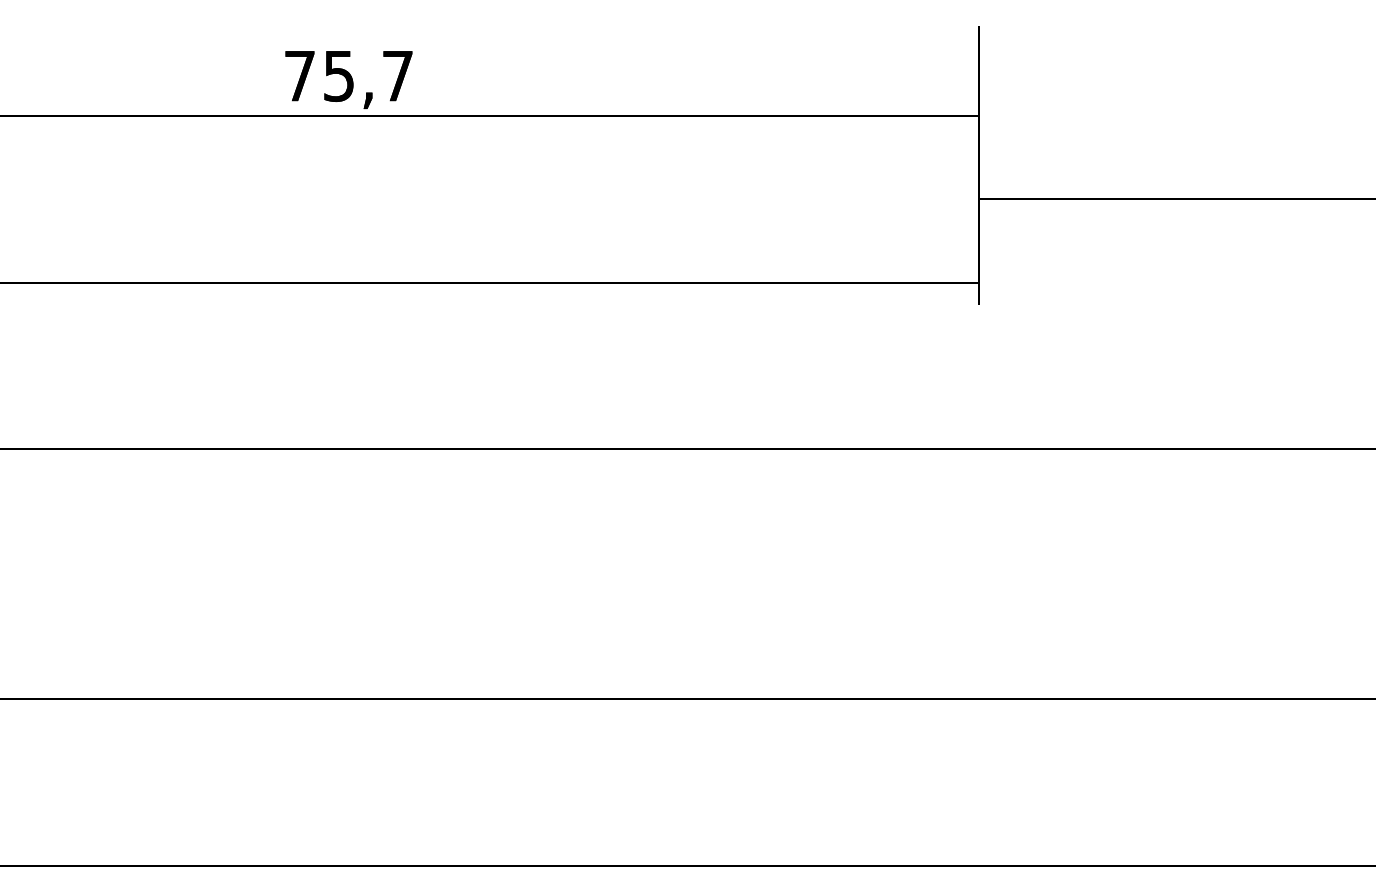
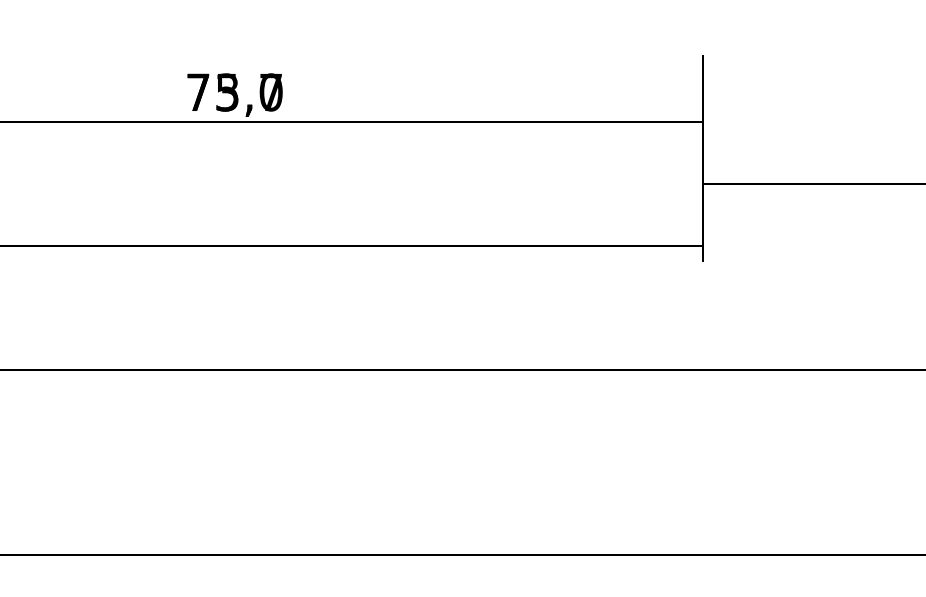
text: (369, 75) -> (250, 92), 75,7 -> 73,0

